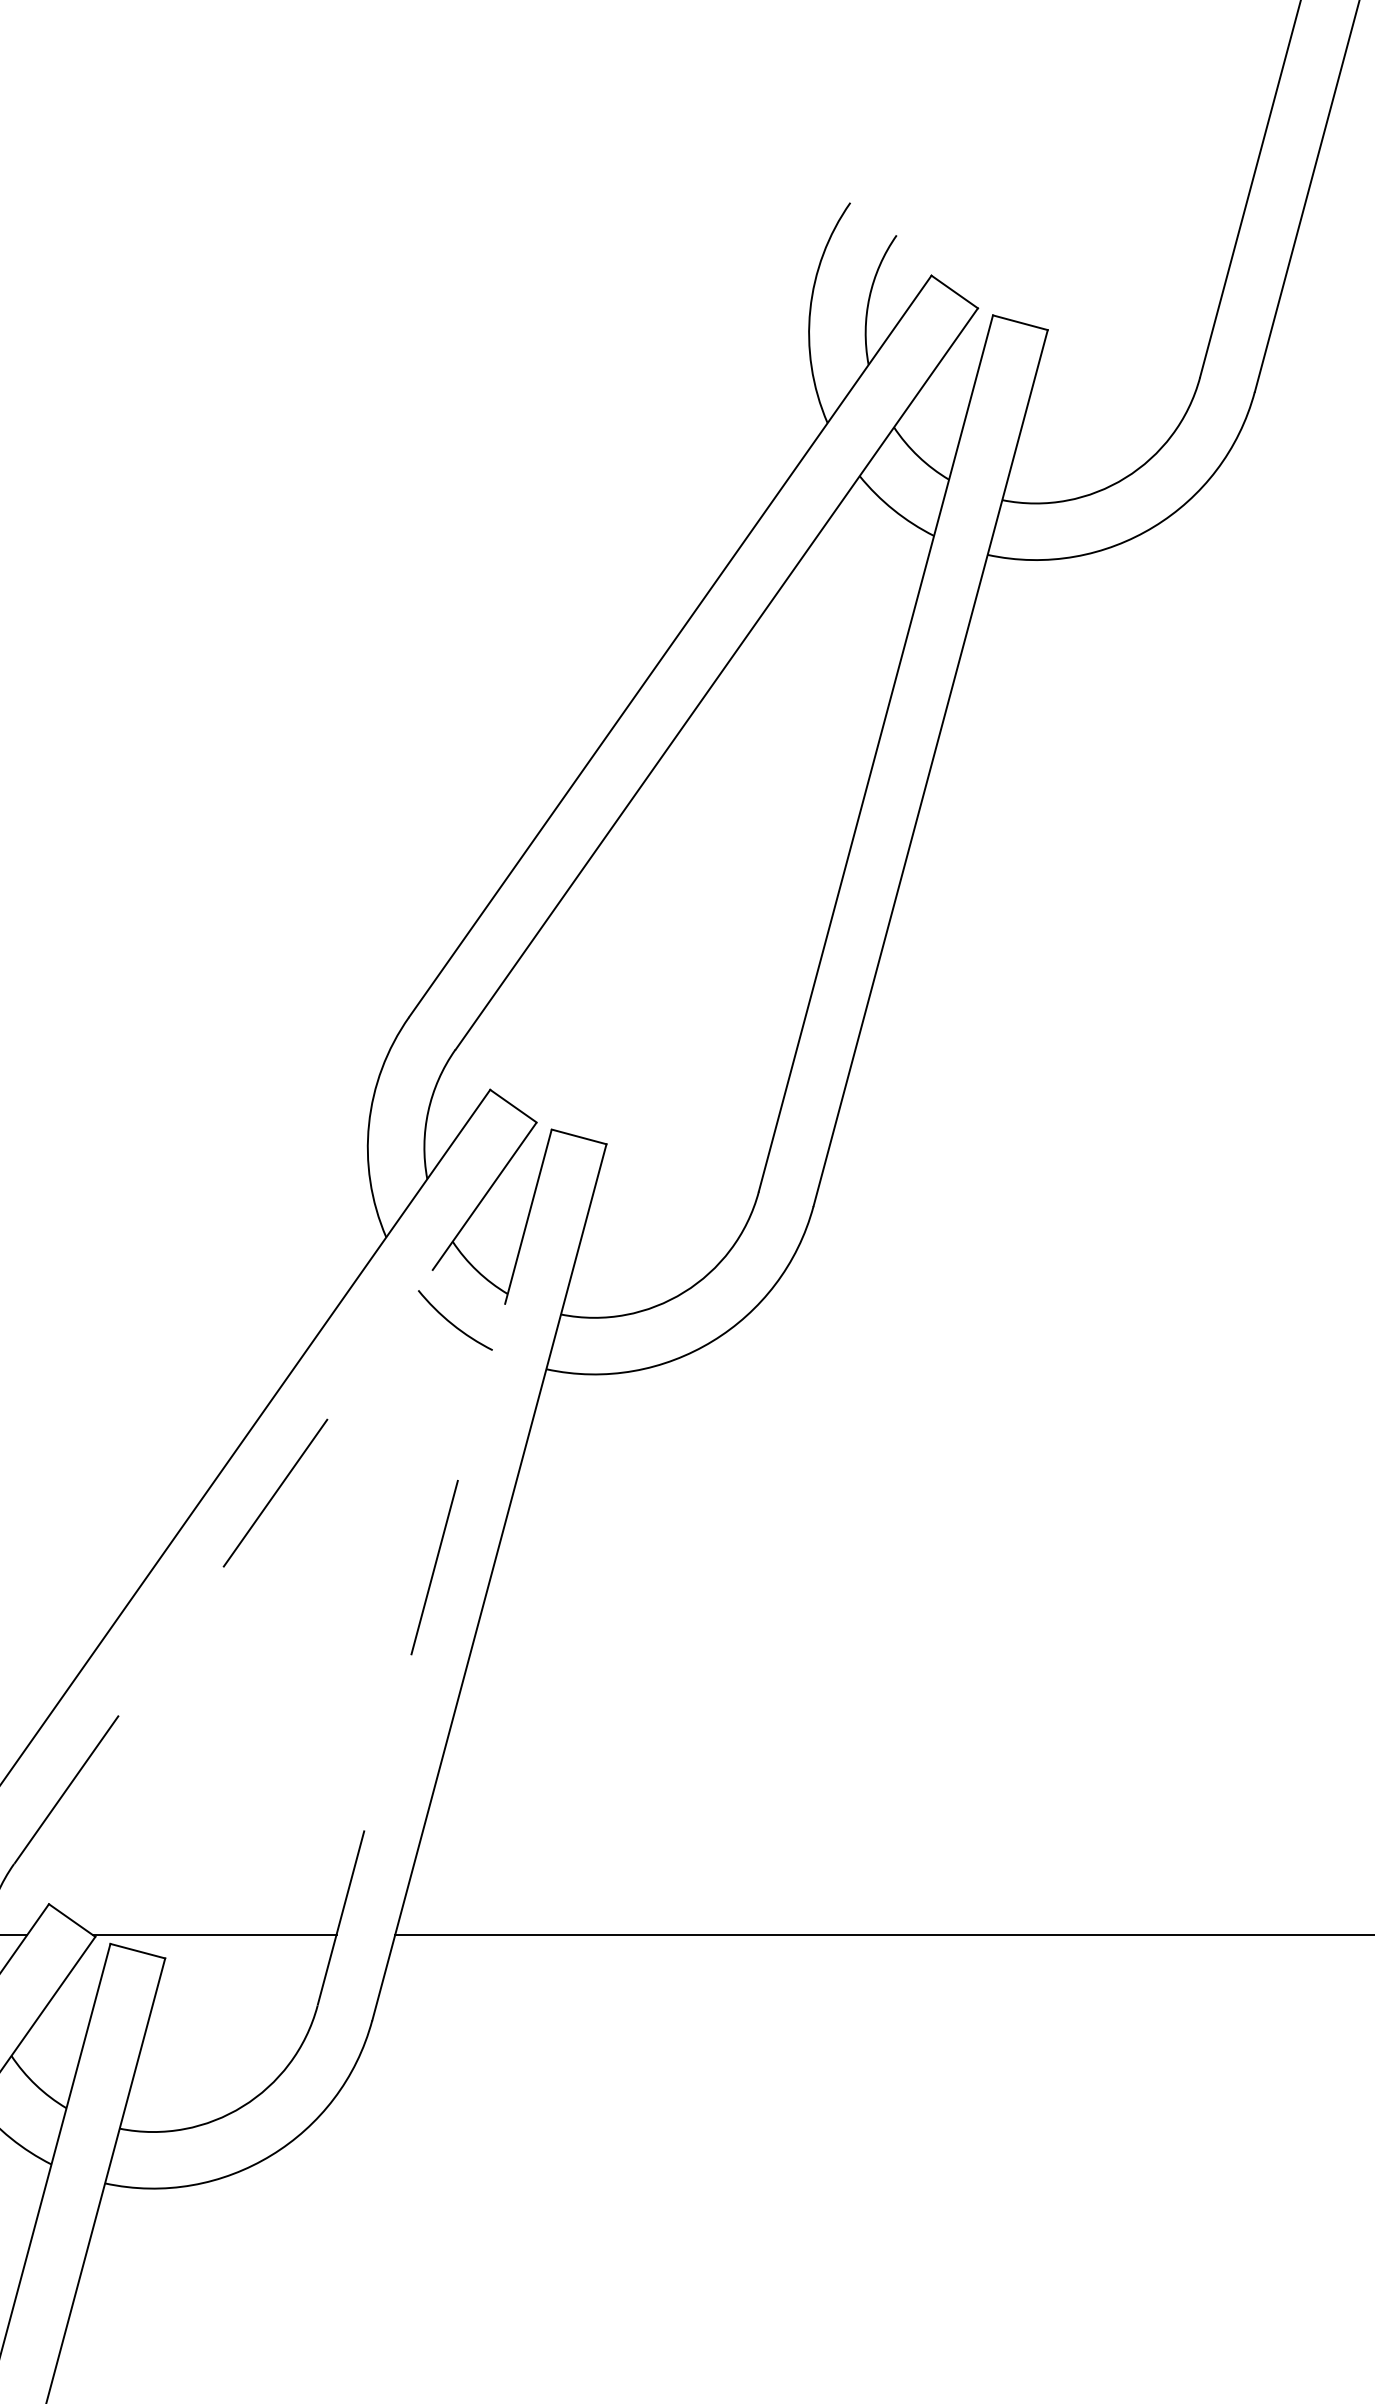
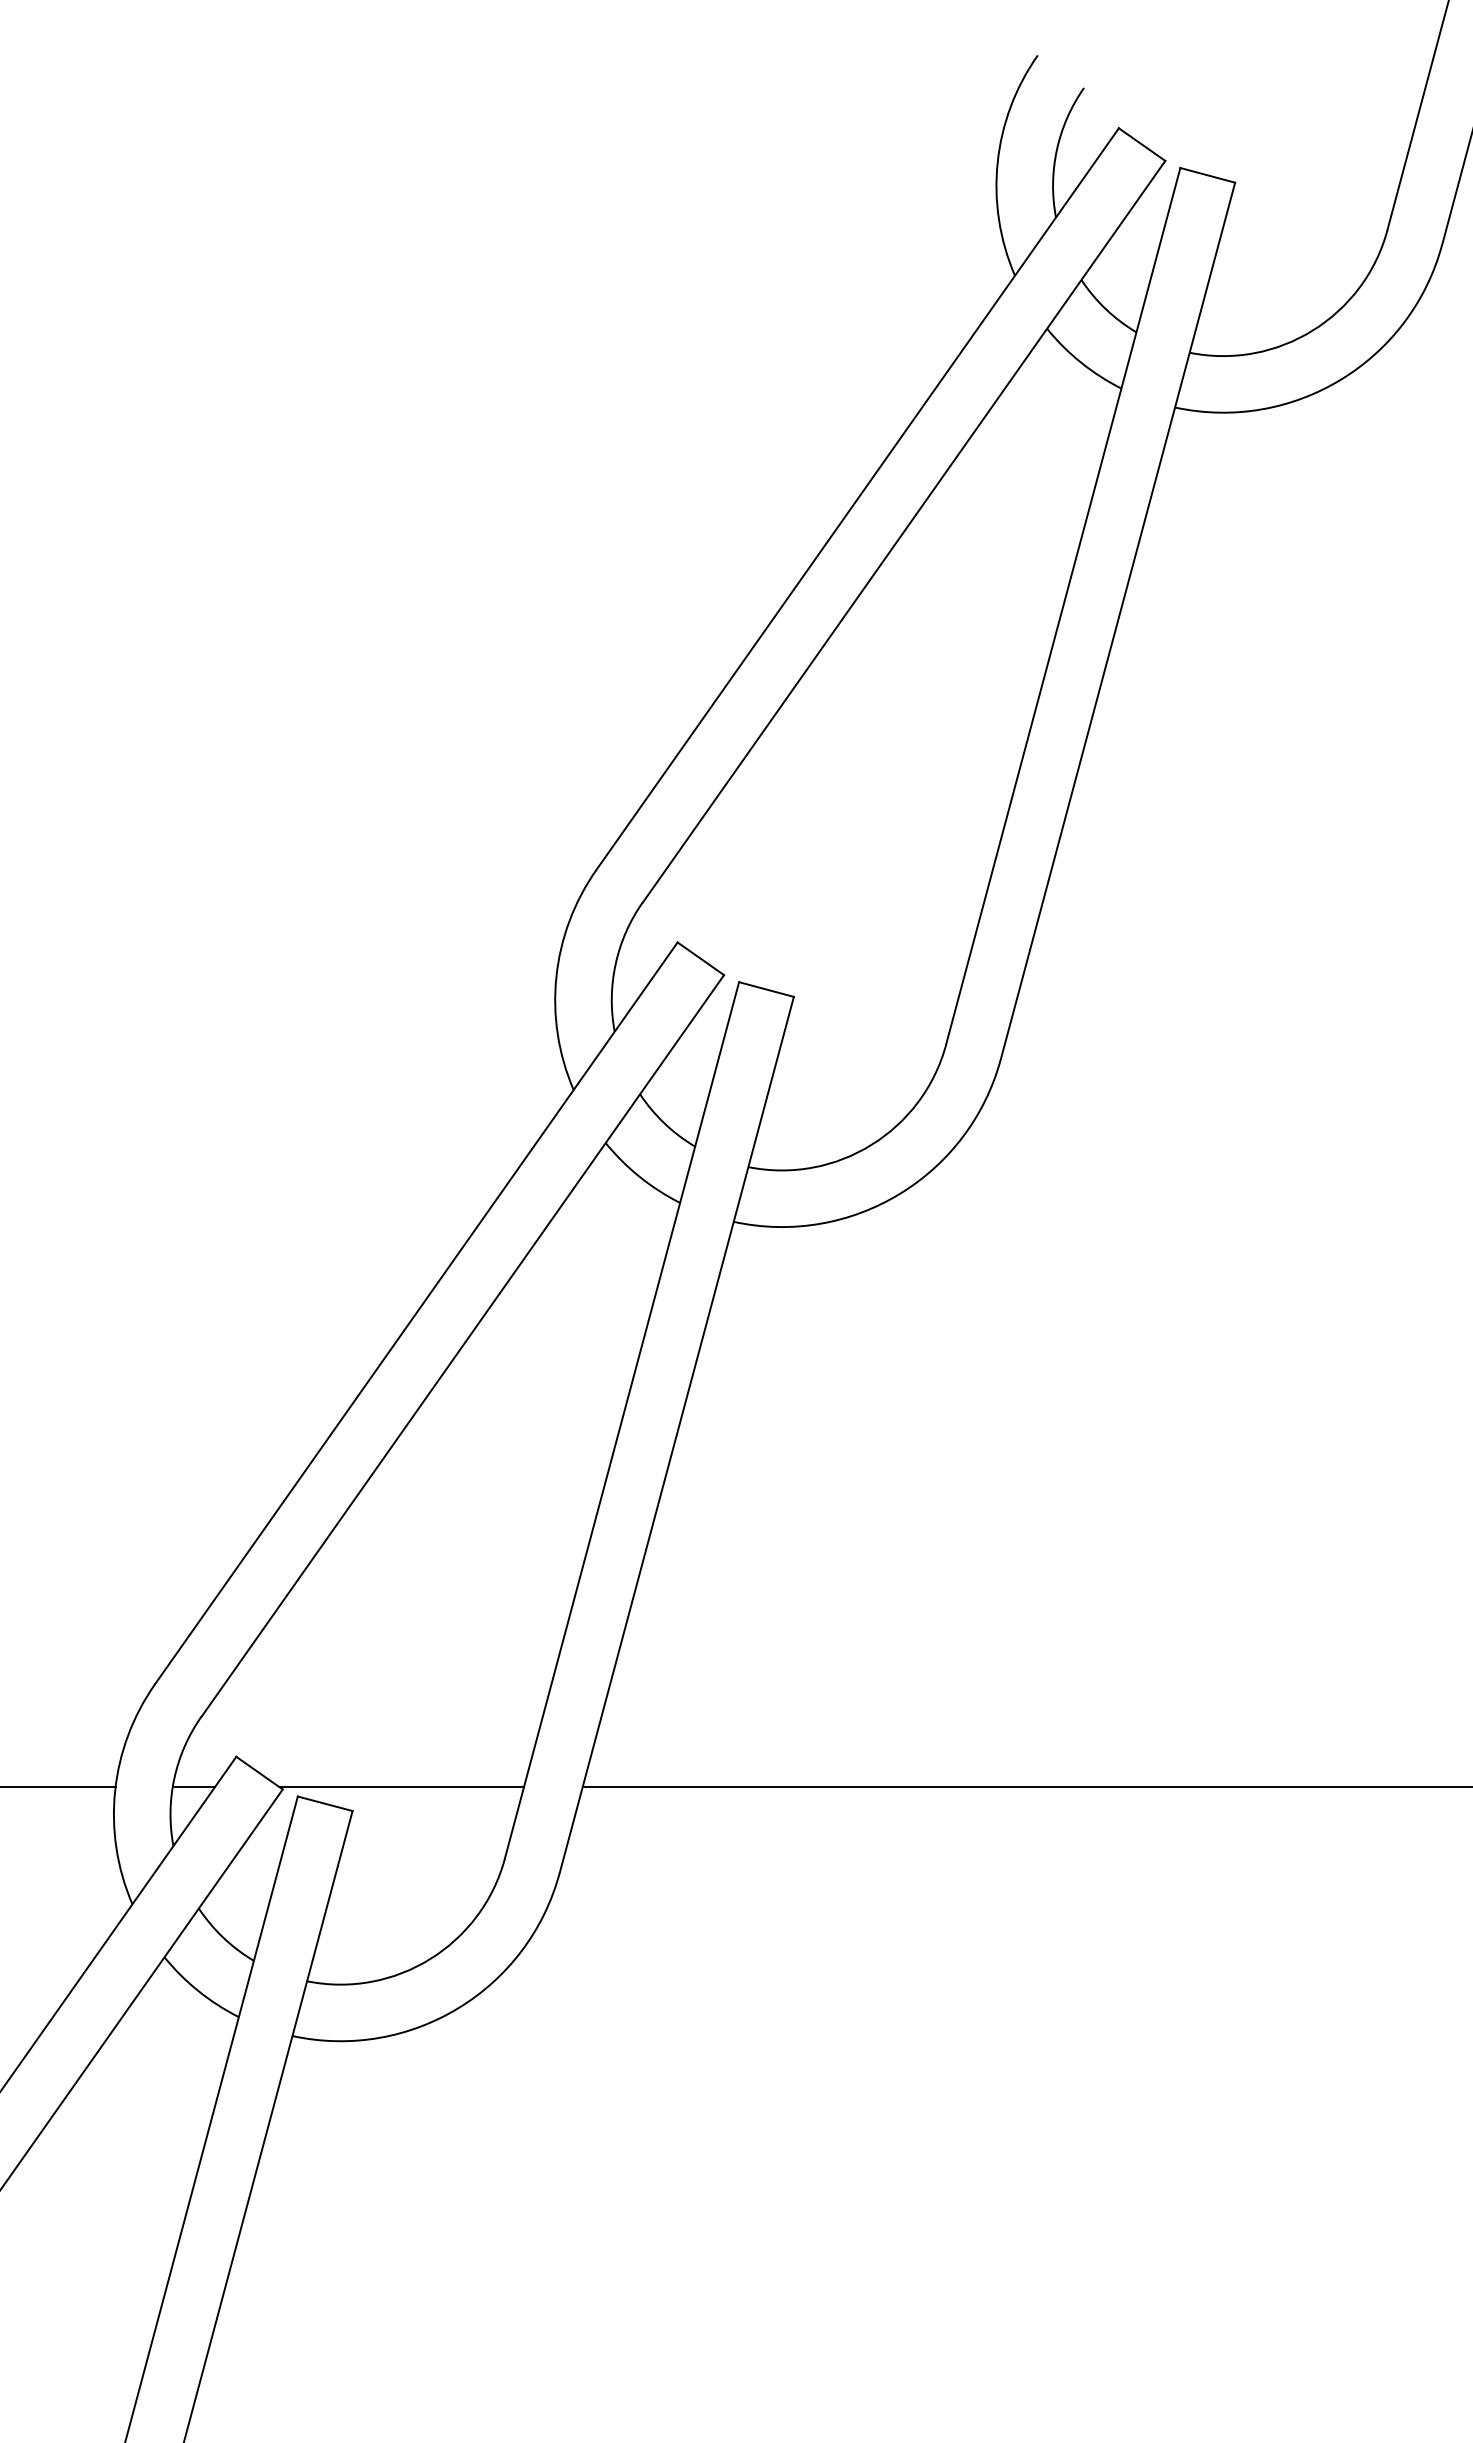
line: (275, 1493) -> (462, 1346), dashed -> solid
line: (434, 1567) -> (621, 1420), dashed -> solid

